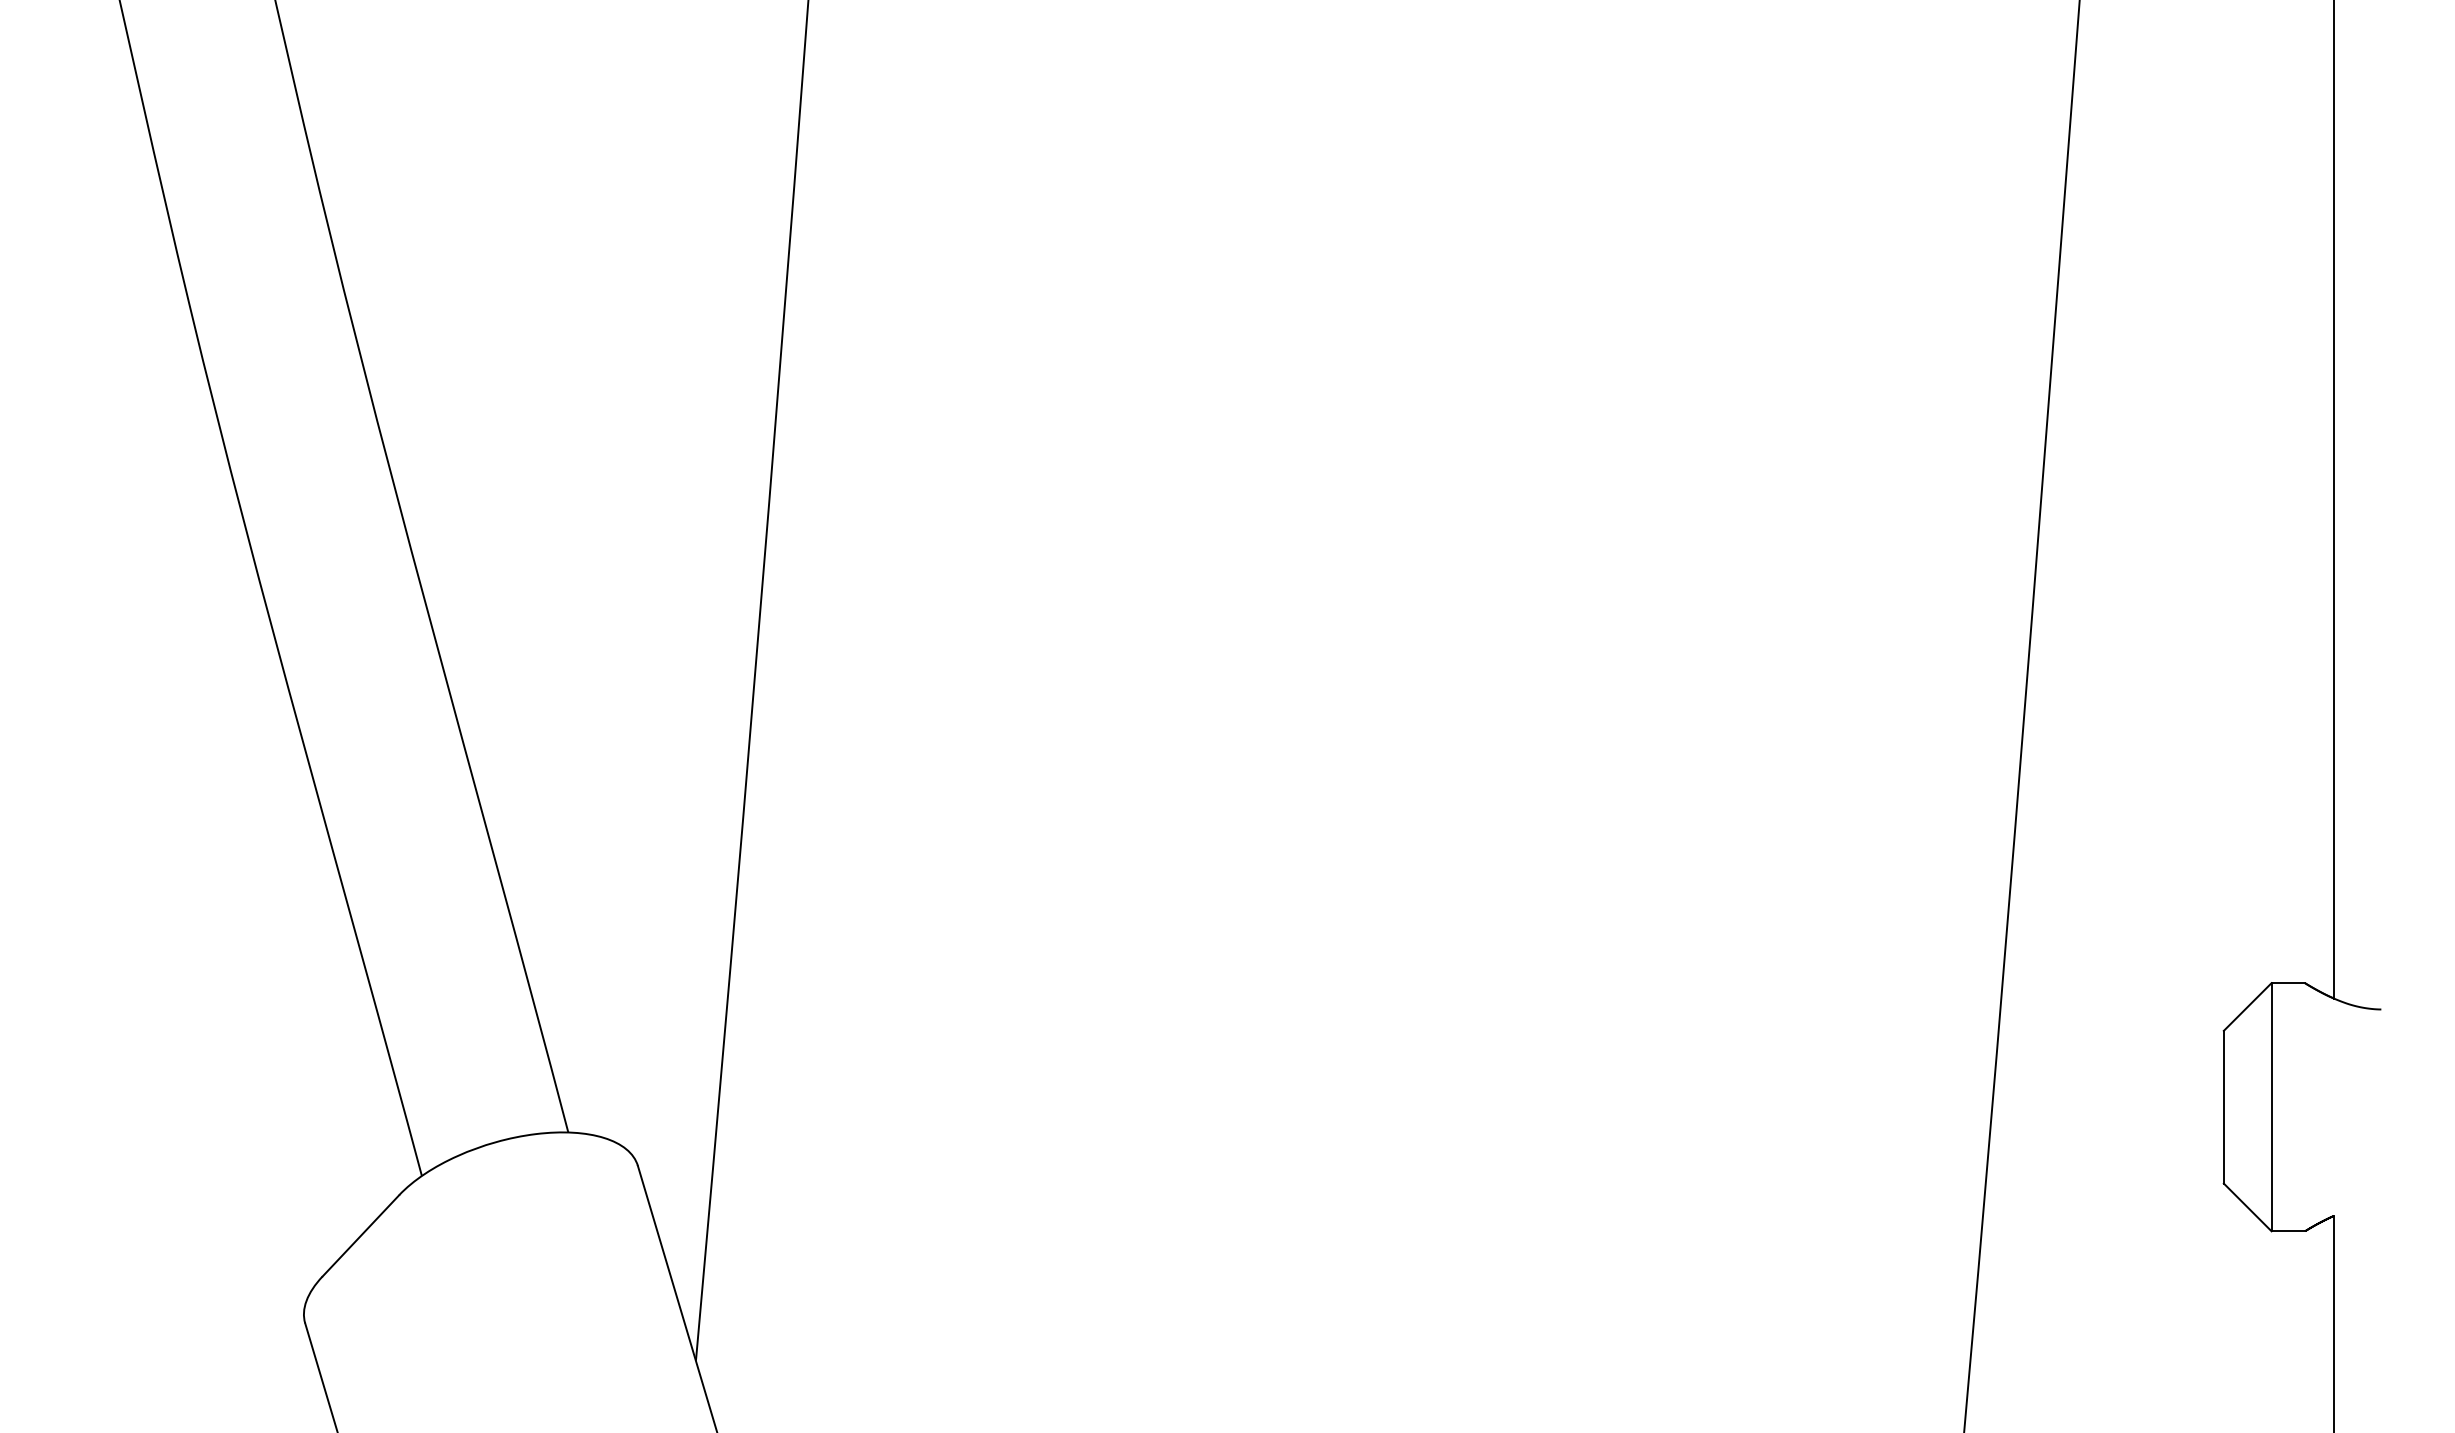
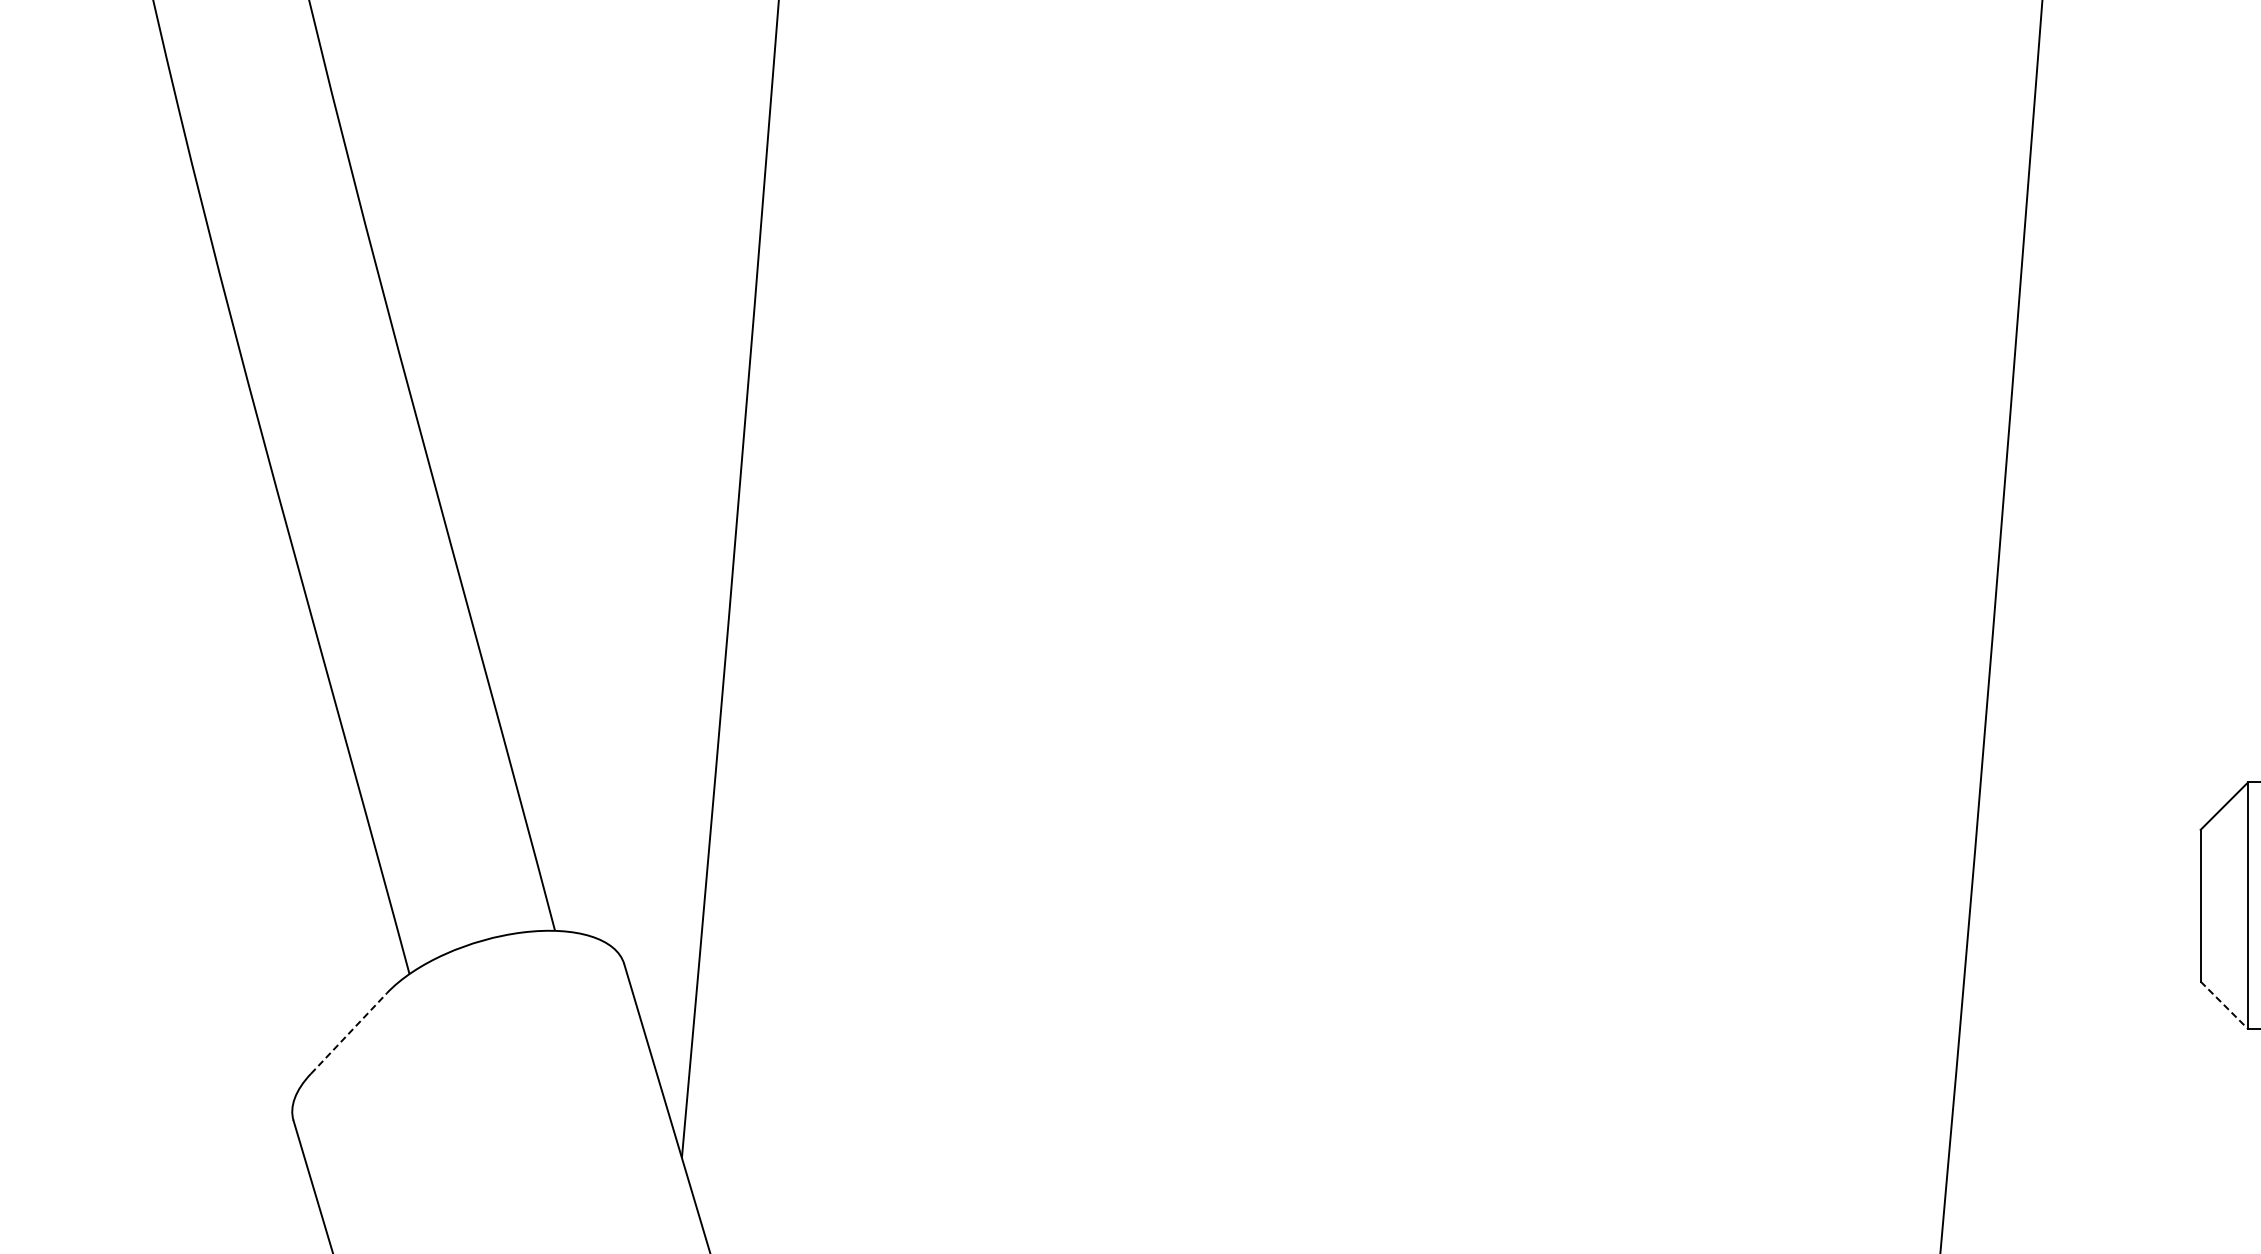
line: (2247, 1207) -> (2224, 1005), solid -> dashed
line: (360, 1235) -> (348, 1033), solid -> dashed

